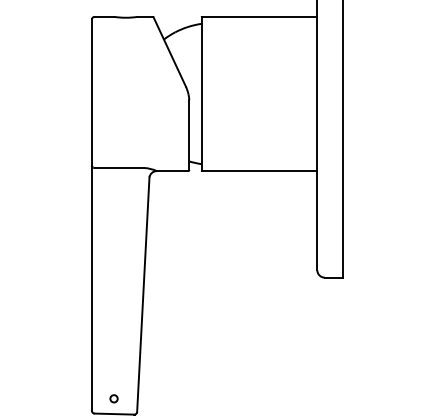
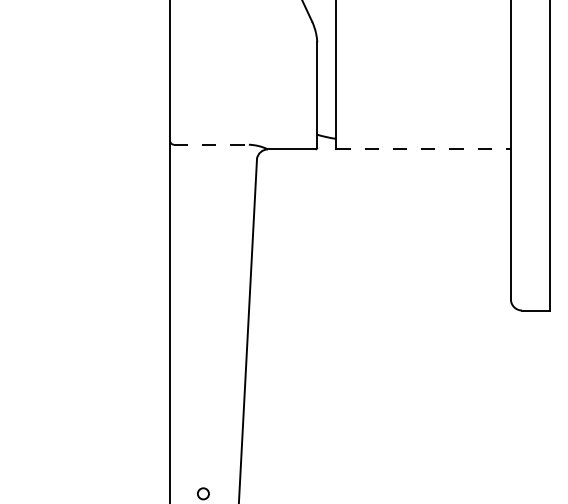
line: (119, 168) -> (211, 145), solid -> dashed
line: (259, 171) -> (423, 149), solid -> dashed

